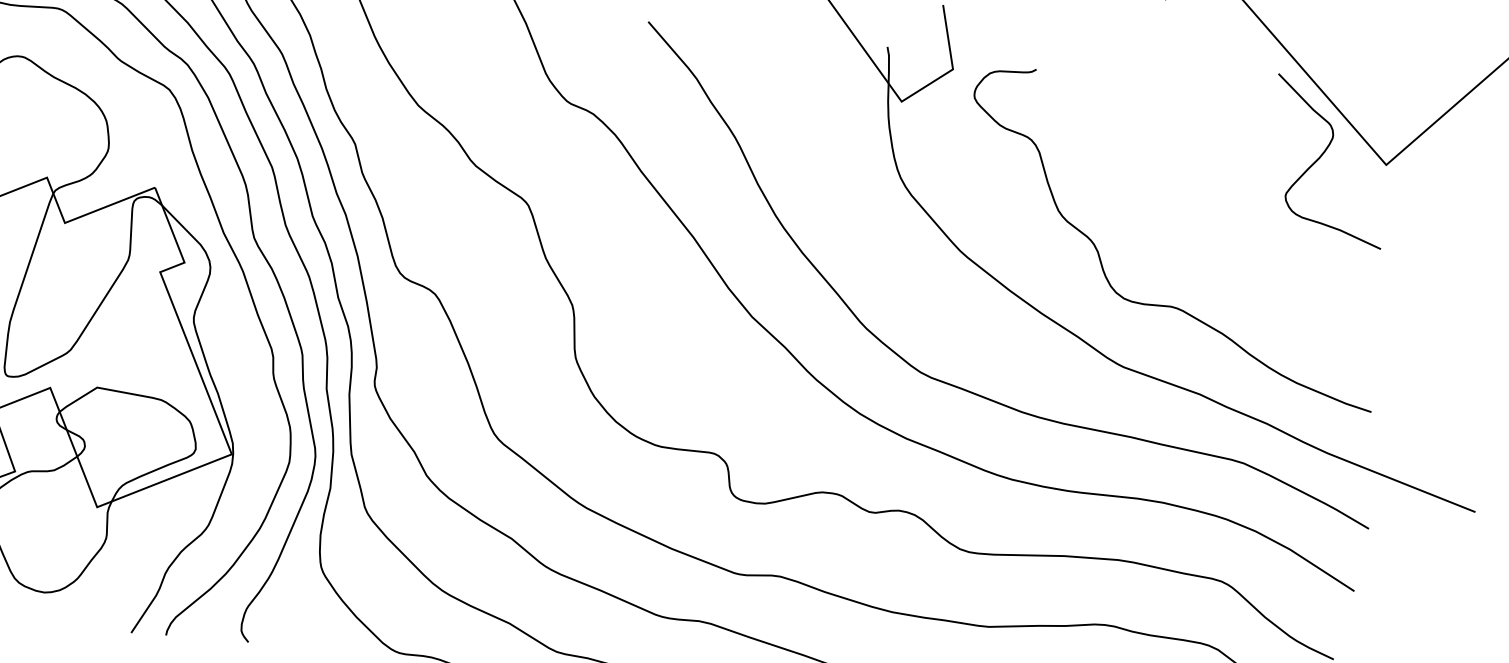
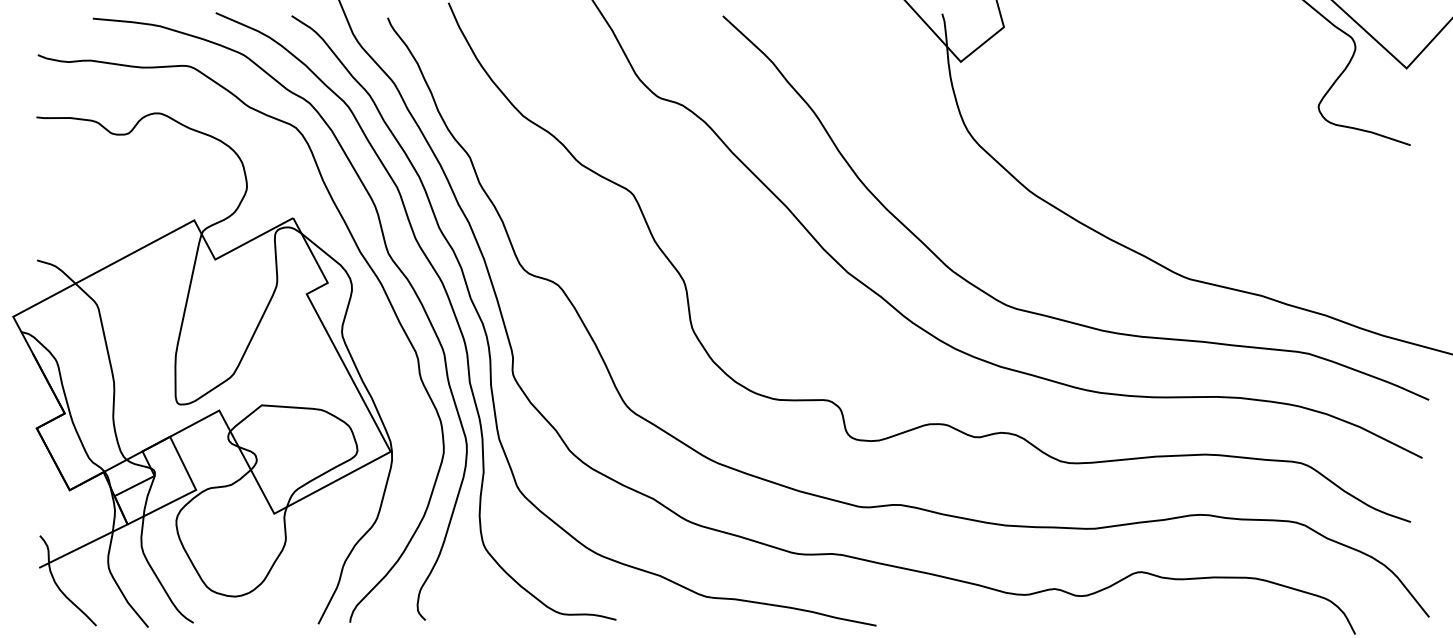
curve: (1166, 305) -> (1222, 218), removed

